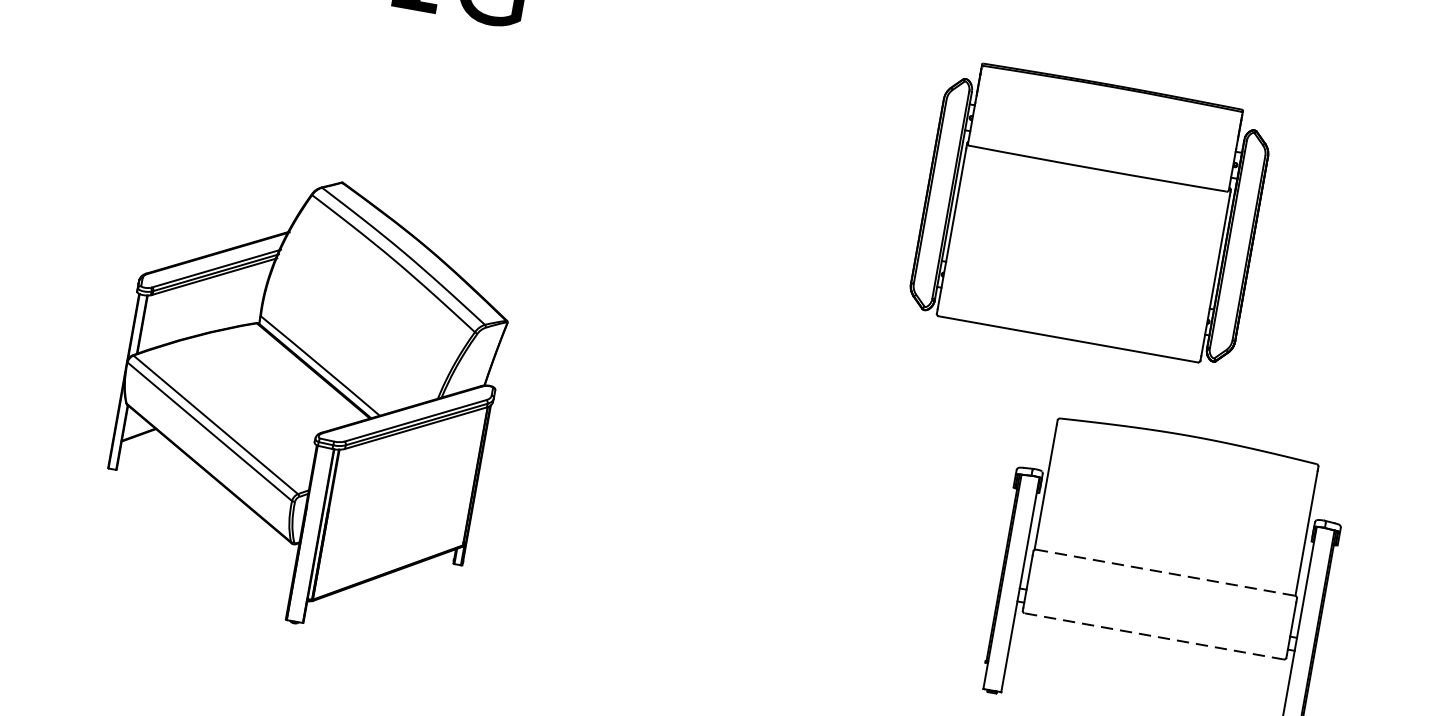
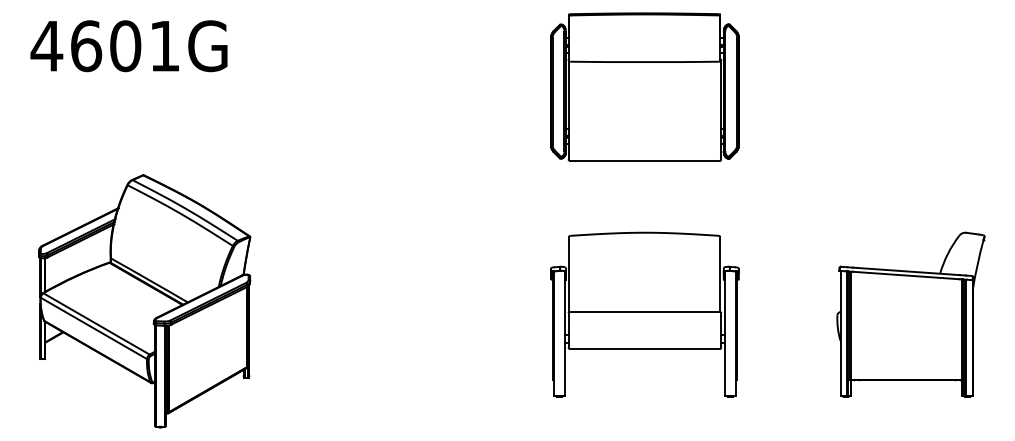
part: (1090, 211) -> (644, 86), moved
line: (1166, 572) -> (645, 311), dashed -> solid
line: (1153, 635) -> (644, 348), dashed -> solid

